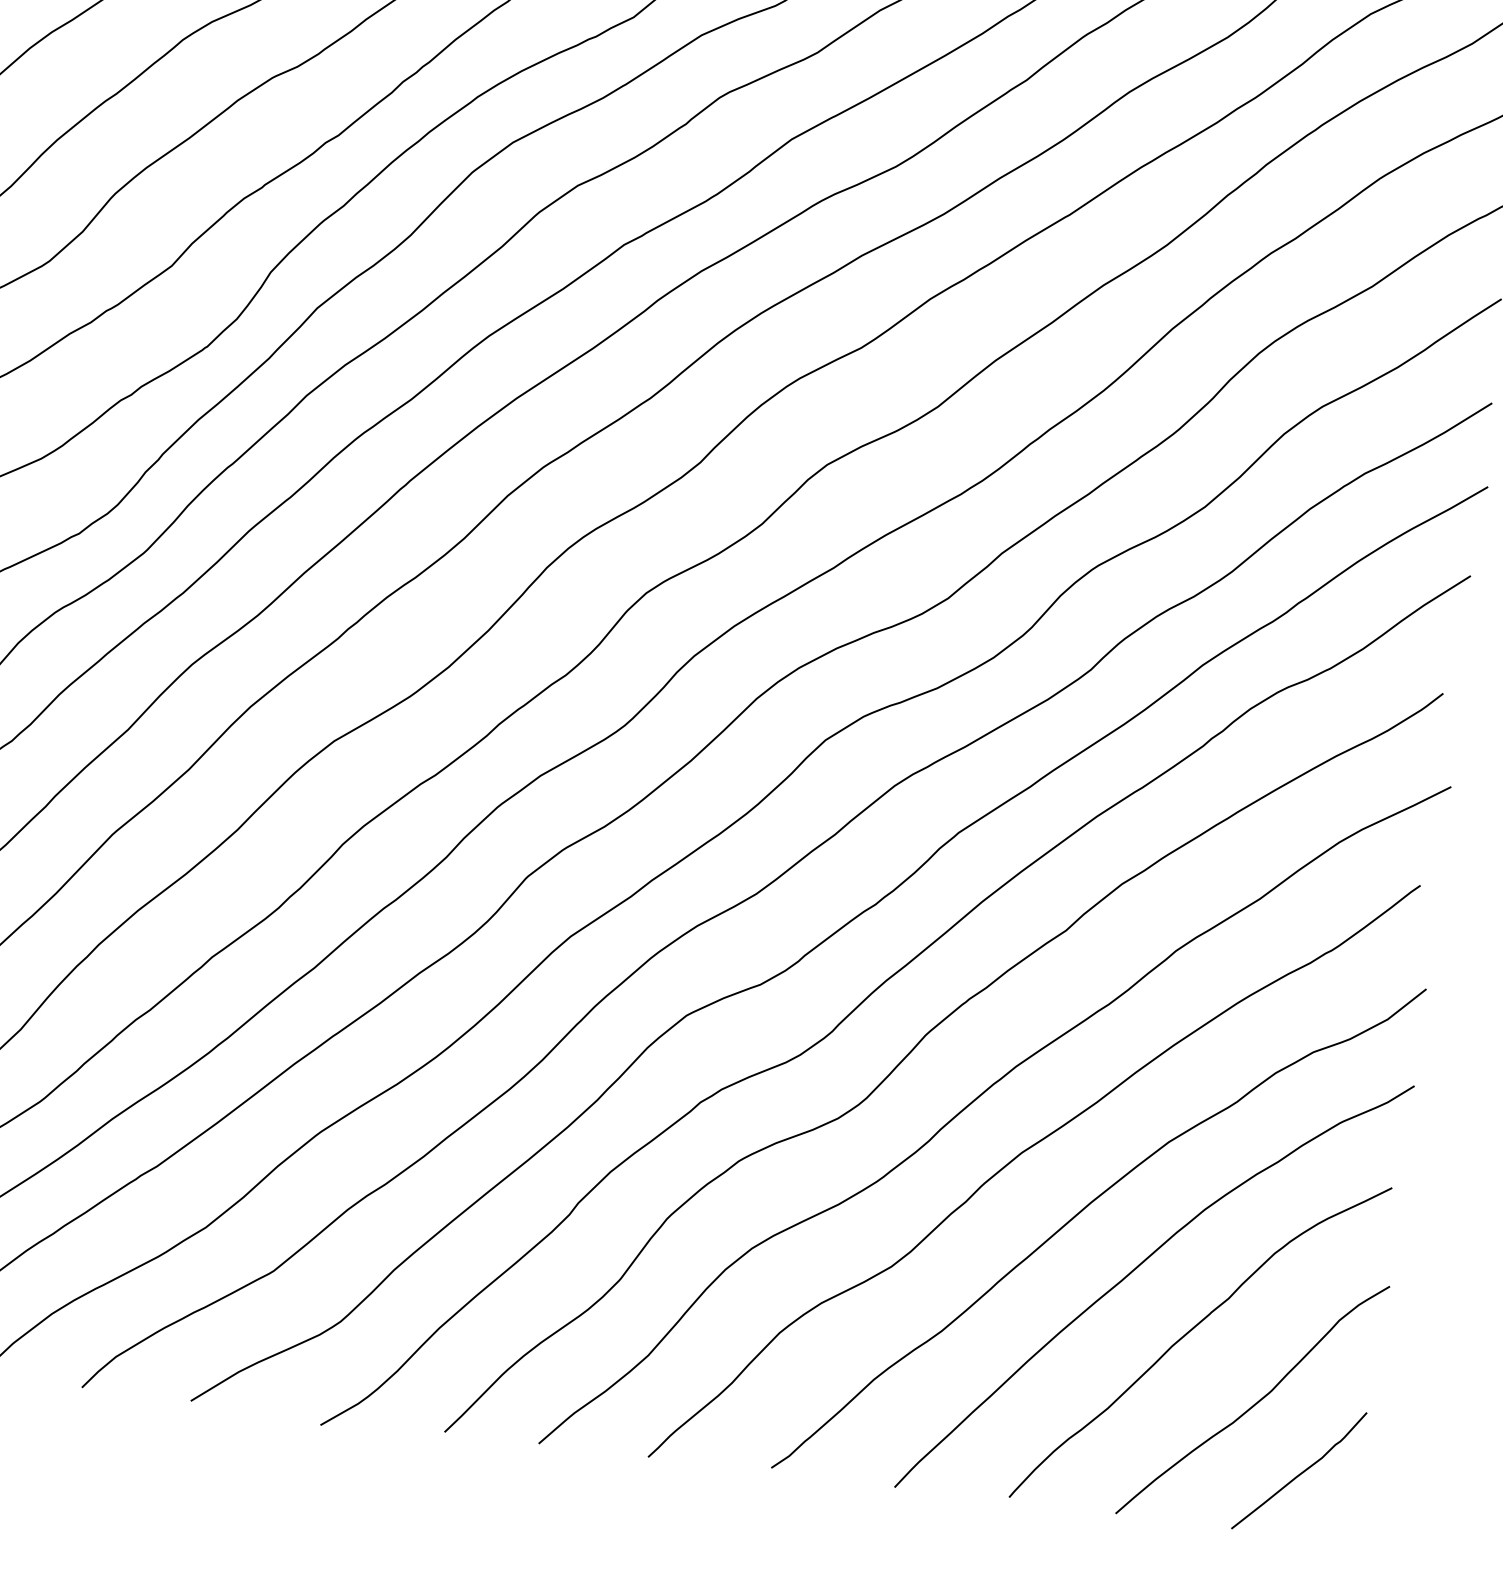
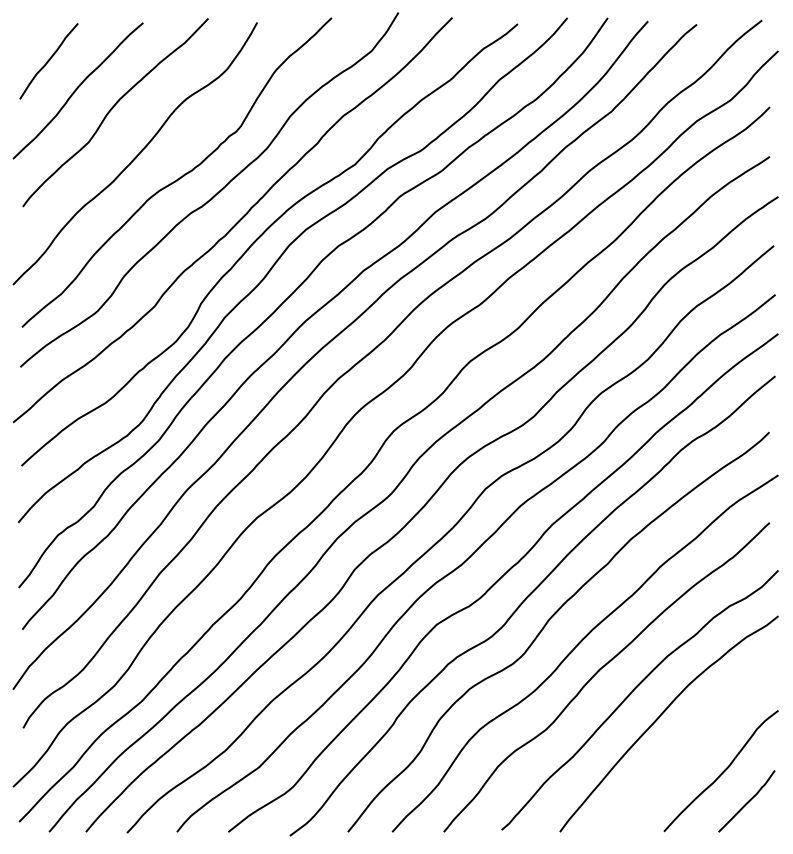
curve: (1192, 1330) -> (689, 742), removed

